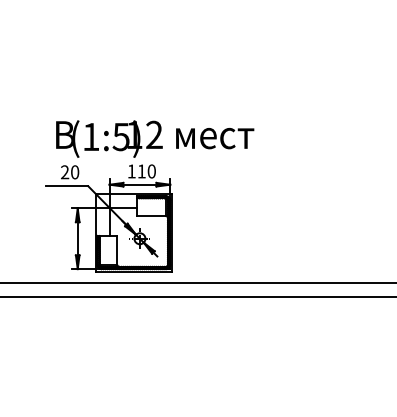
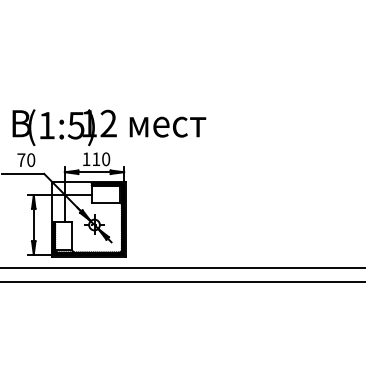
text: (65, 172) -> (21, 160), 20 -> 70

